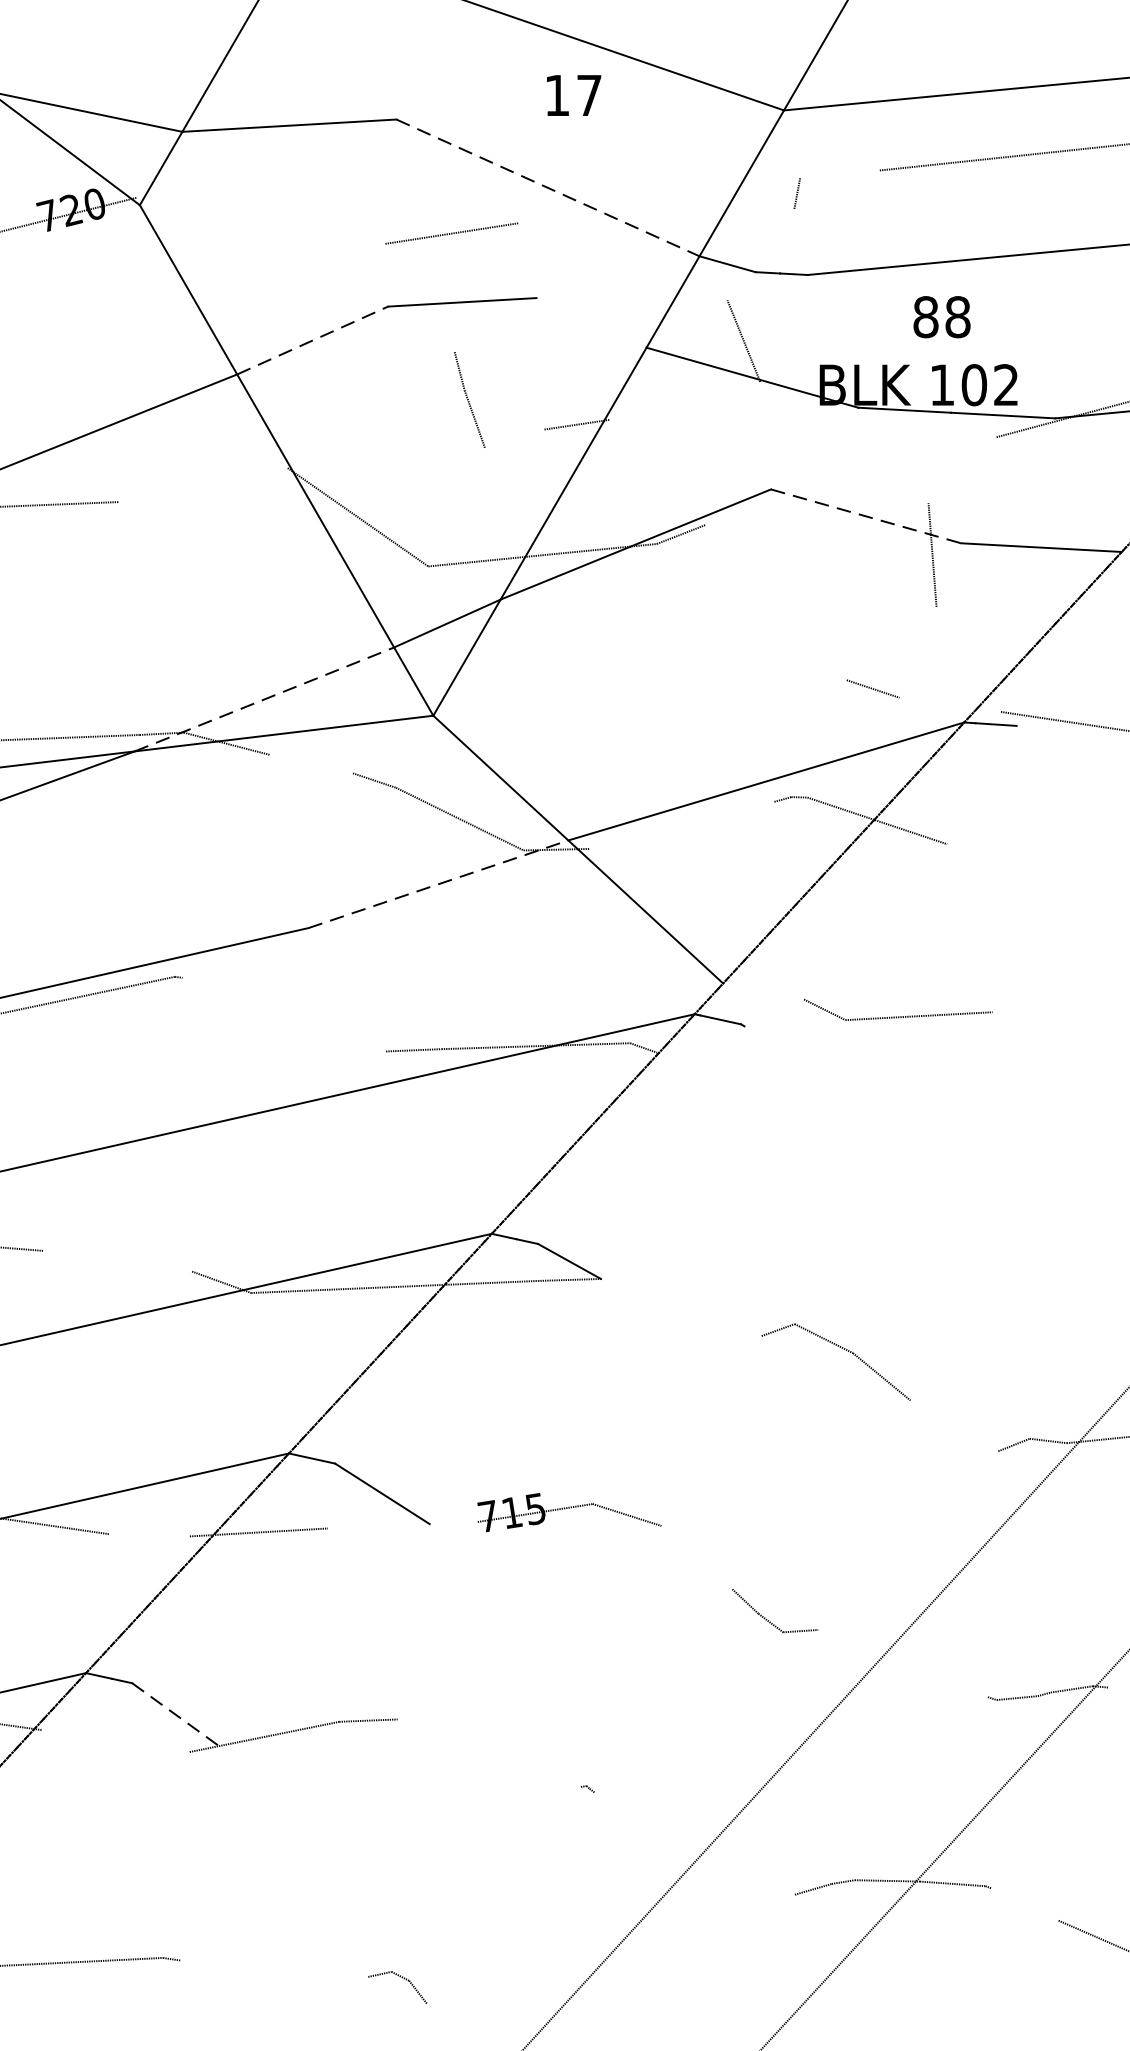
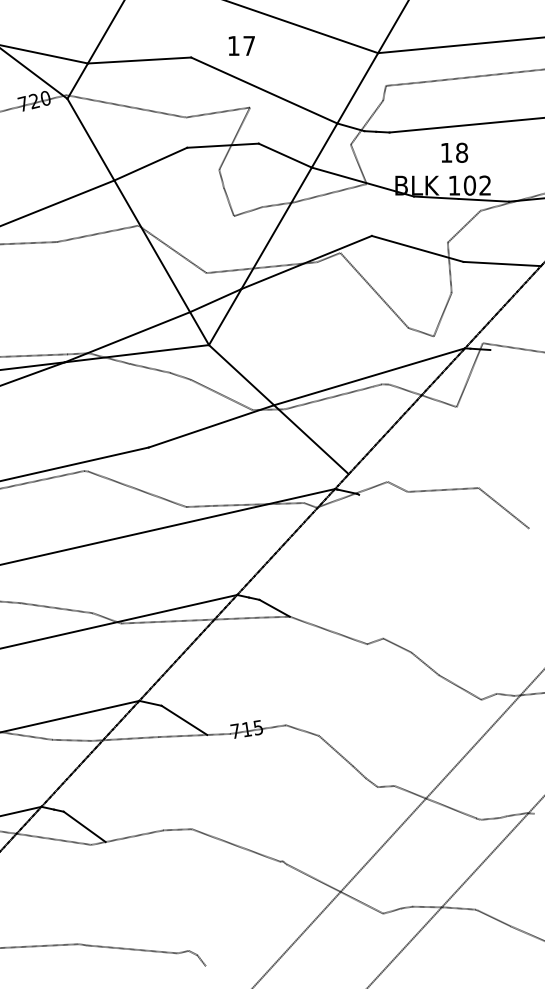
text: (573, 94) -> (241, 45), moved
line: (838, 173) -> (404, 83), added
line: (548, 187) -> (264, 90), dashed -> solid
line: (260, 221) -> (125, 106), added
line: (759, 254) -> (366, 122), added
line: (486, 287) -> (234, 138), added
text: (925, 316) -> (446, 152), 88 -> 18
line: (589, 322) -> (284, 155), added
line: (312, 341) -> (150, 164), dashed -> solid
line: (683, 401) -> (329, 193), added
line: (513, 438) -> (247, 211), added
line: (961, 469) -> (463, 226), added
line: (202, 484) -> (97, 233), added
line: (865, 515) -> (417, 248), dashed -> solid
line: (776, 602) -> (374, 290), added
line: (917, 652) -> (442, 314), added
line: (266, 699) -> (128, 337), dashed -> solid
line: (312, 762) -> (150, 367), added
line: (973, 778) -> (469, 375), added
line: (681, 824) -> (328, 397), added
line: (438, 884) -> (211, 426), dashed -> solid
line: (285, 1015) -> (137, 489), added
line: (728, 1025) -> (351, 494), added
line: (1043, 1054) -> (503, 508), added
line: (117, 1261) -> (56, 608), added
line: (681, 1307) -> (328, 630), added
line: (954, 1425) -> (460, 687), added
line: (403, 1525) -> (194, 735), added
line: (148, 1533) -> (71, 739), added
line: (697, 1556) -> (336, 750), added
line: (902, 1664) -> (435, 802), added
line: (175, 1713) -> (84, 826), dashed -> solid
line: (115, 1740) -> (55, 839), added
line: (488, 1753) -> (235, 845), added
line: (693, 1842) -> (334, 888), added
line: (1025, 1904) -> (494, 918), added
line: (274, 1968) -> (132, 949), added

